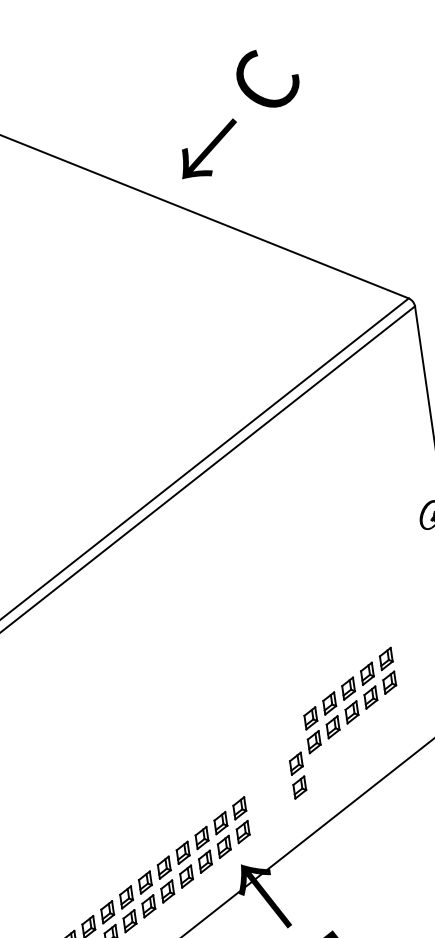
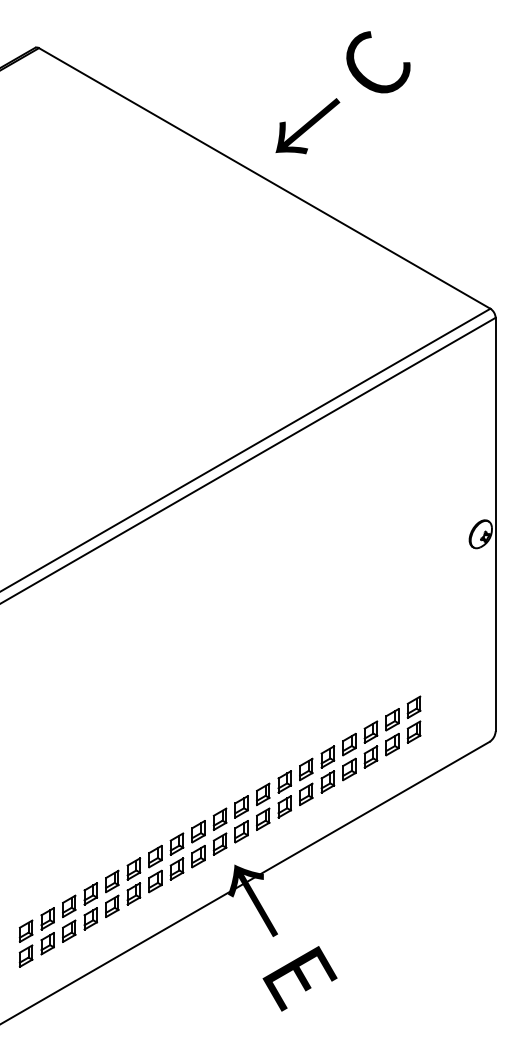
part: (349, 700) -> (370, 744), moved
part: (269, 797) -> (273, 800), added

